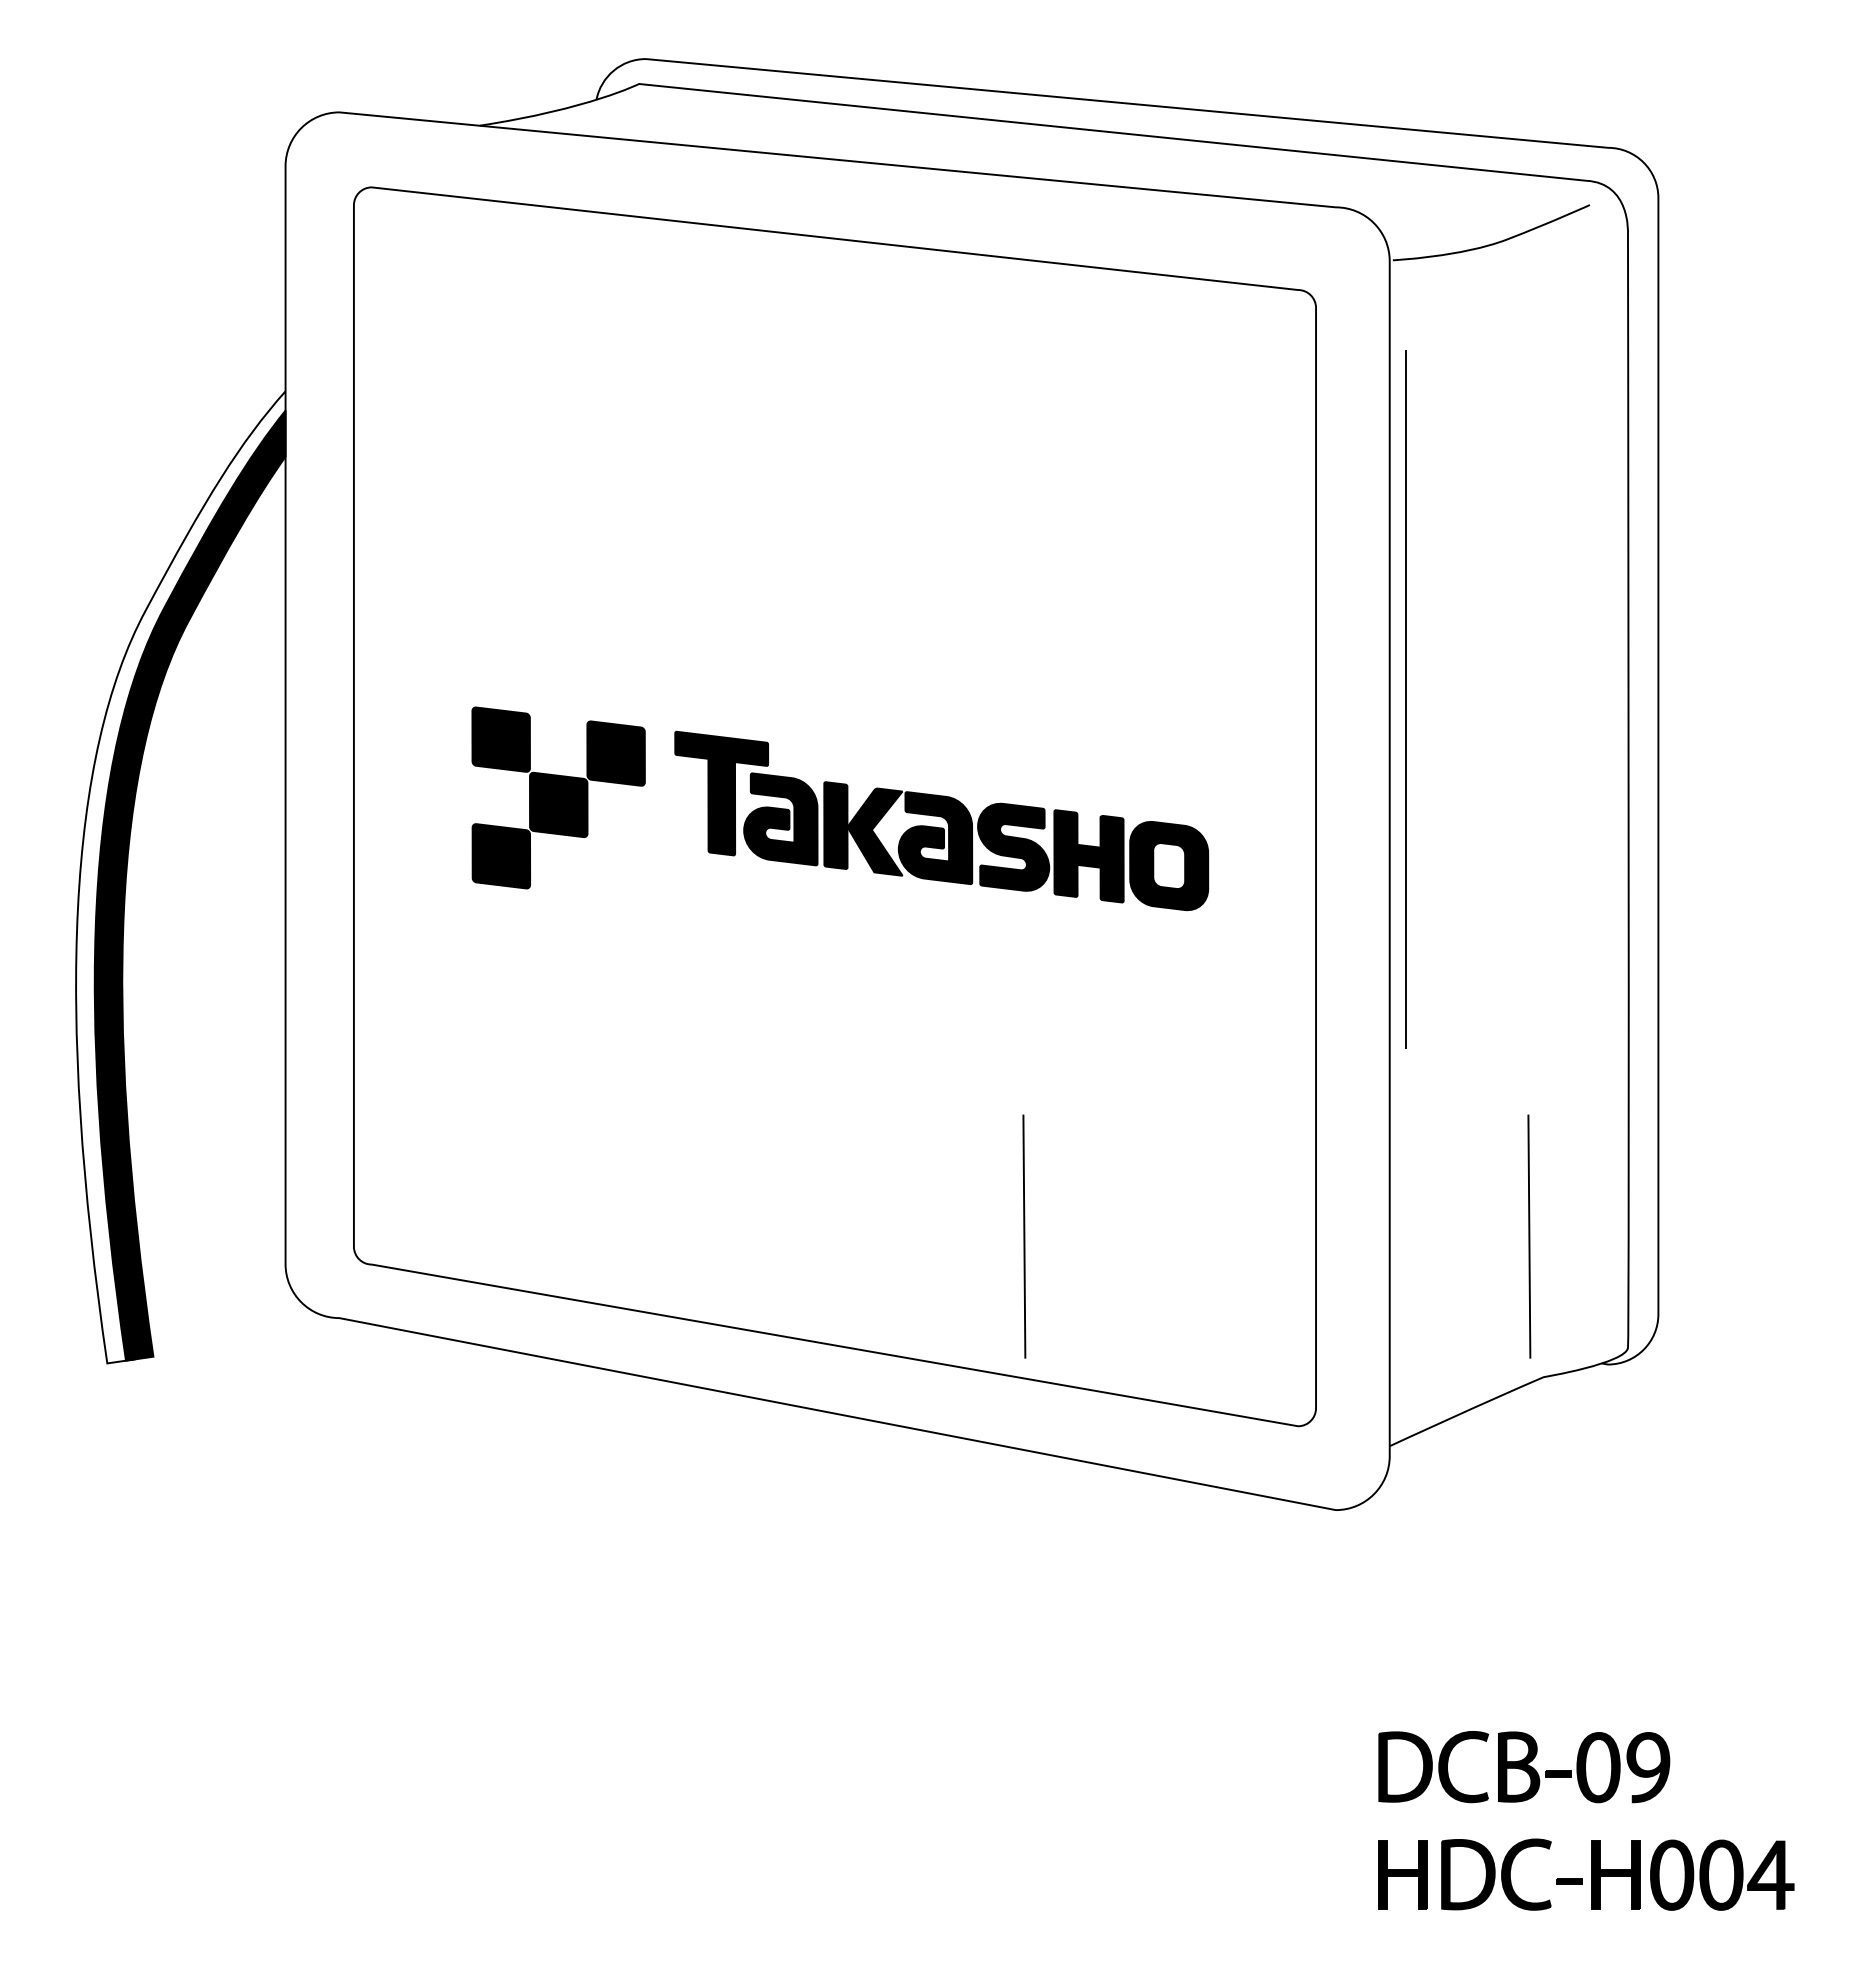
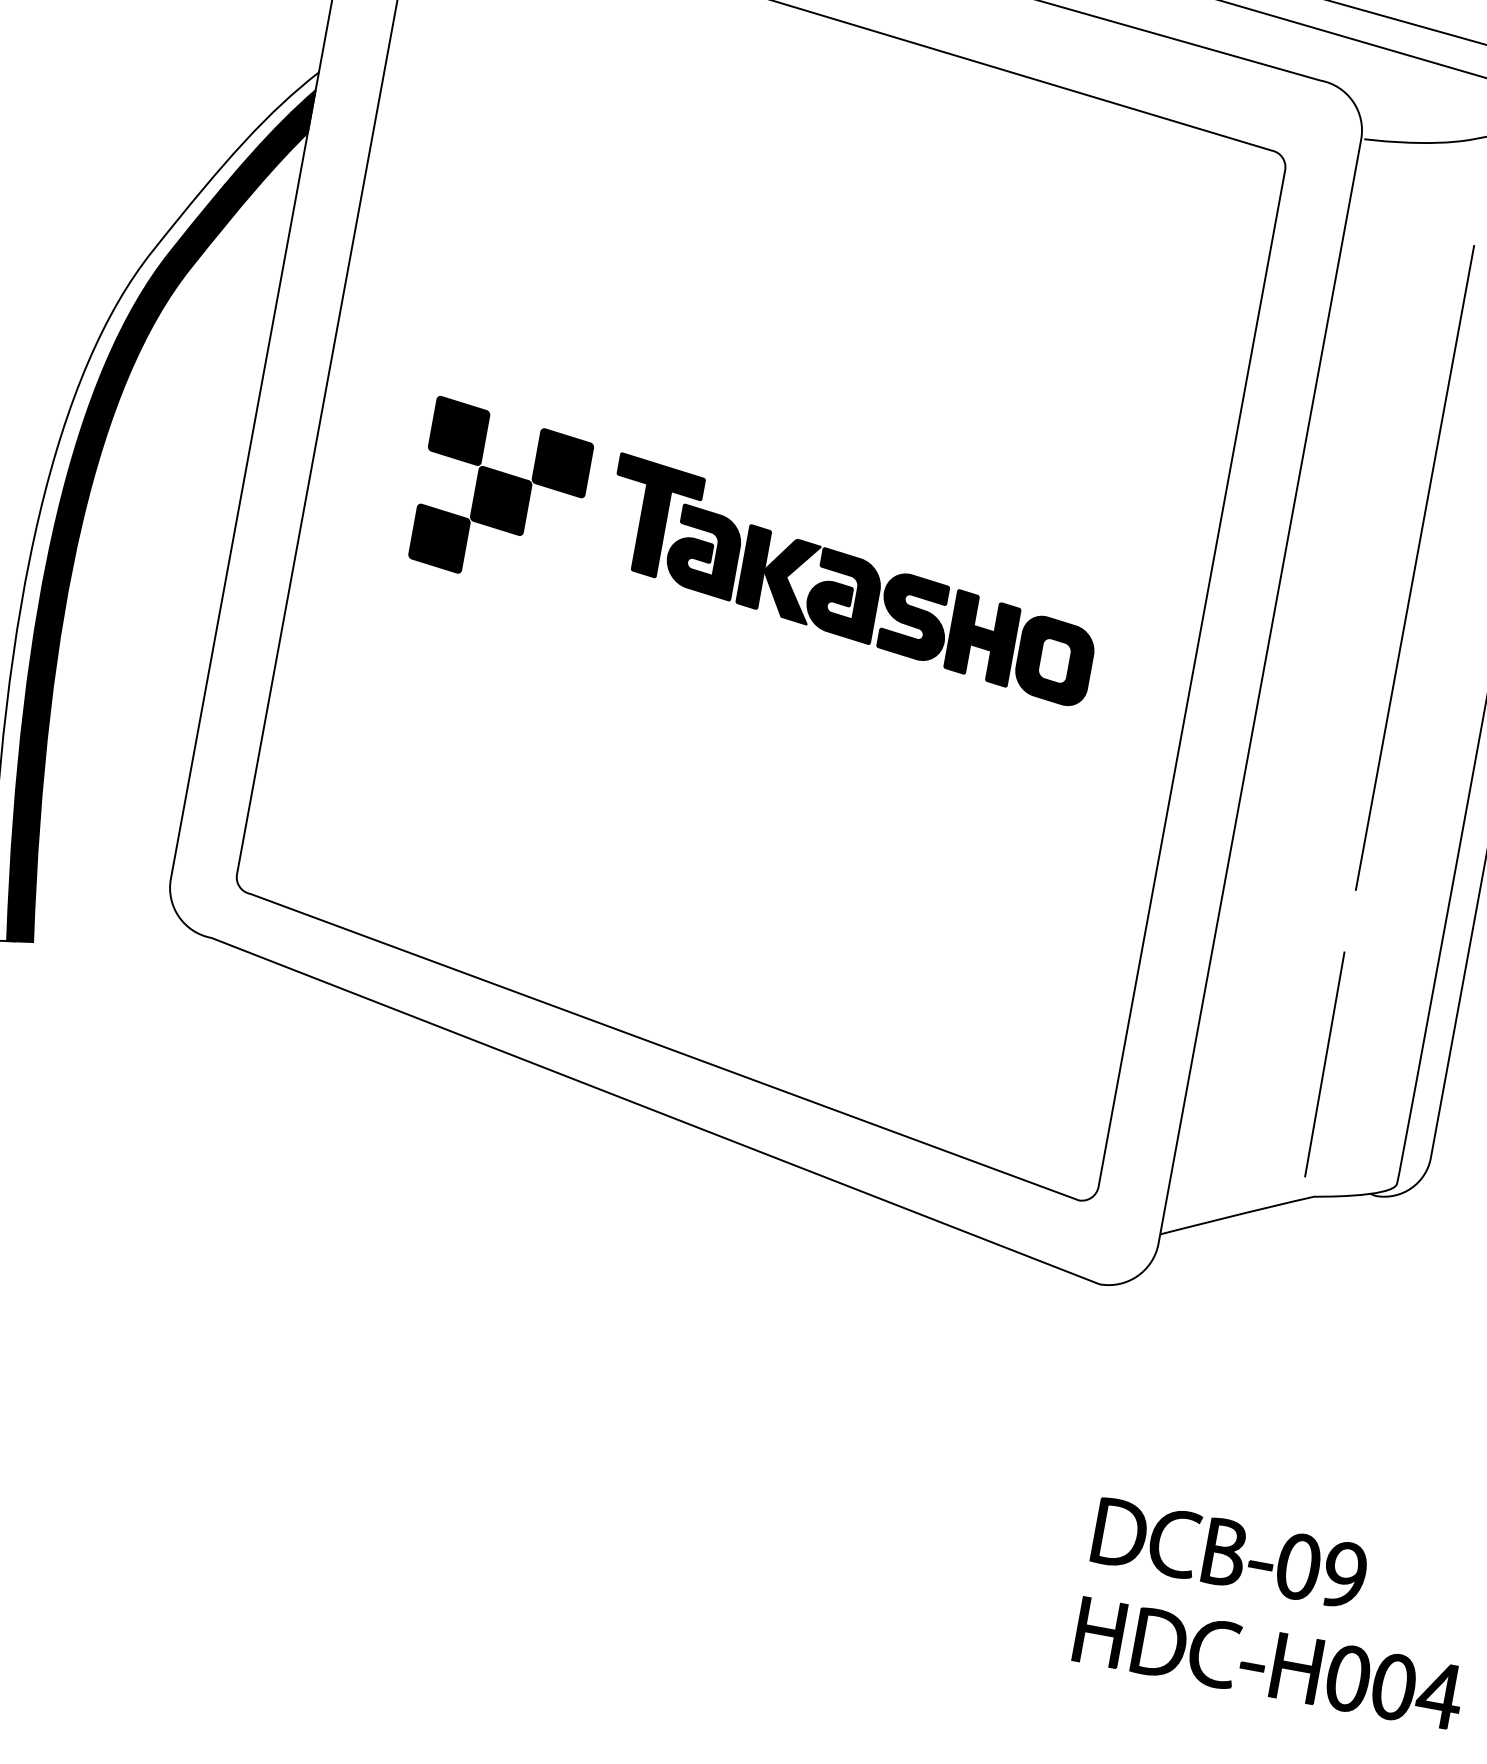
line: (1405, 699) -> (1414, 567), moved
line: (1024, 1236) -> (858, 978), removed

